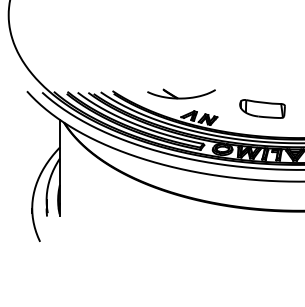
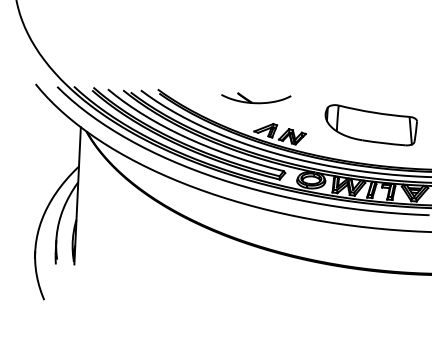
part: (181, 94) -> (256, 99), size x0.71
part: (262, 108) -> (370, 124), size x1.43

